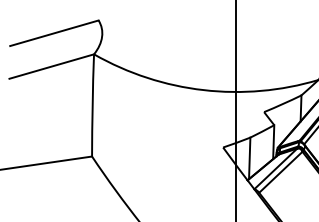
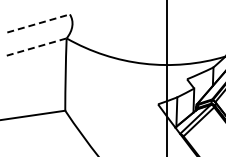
line: (54, 33) -> (38, 23), solid -> dashed
line: (52, 65) -> (37, 46), solid -> dashed

